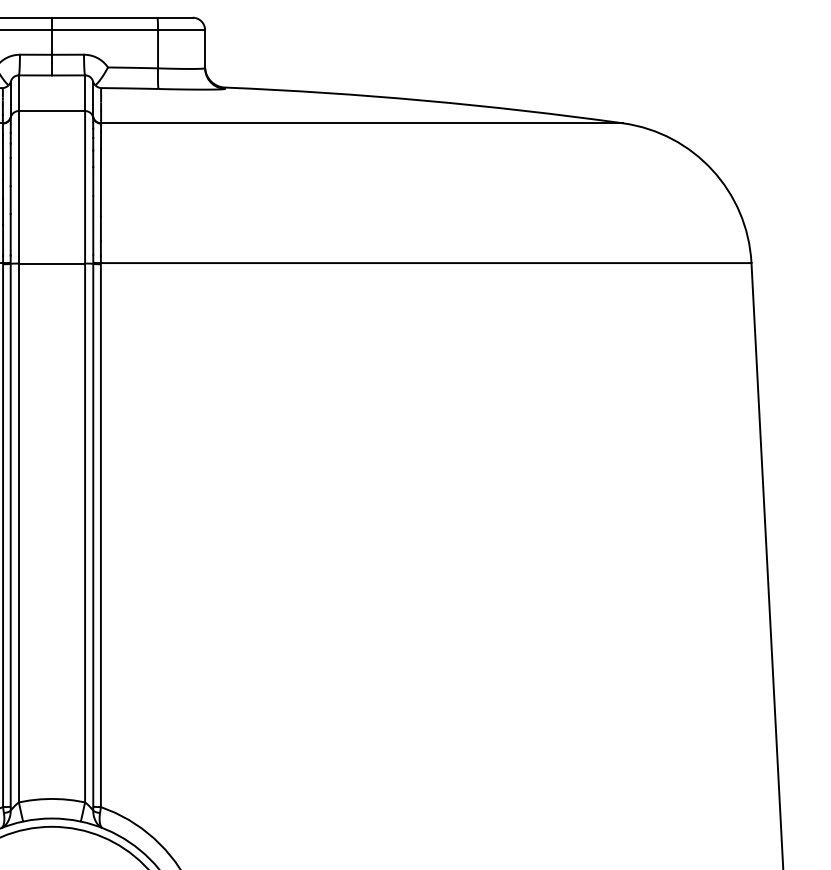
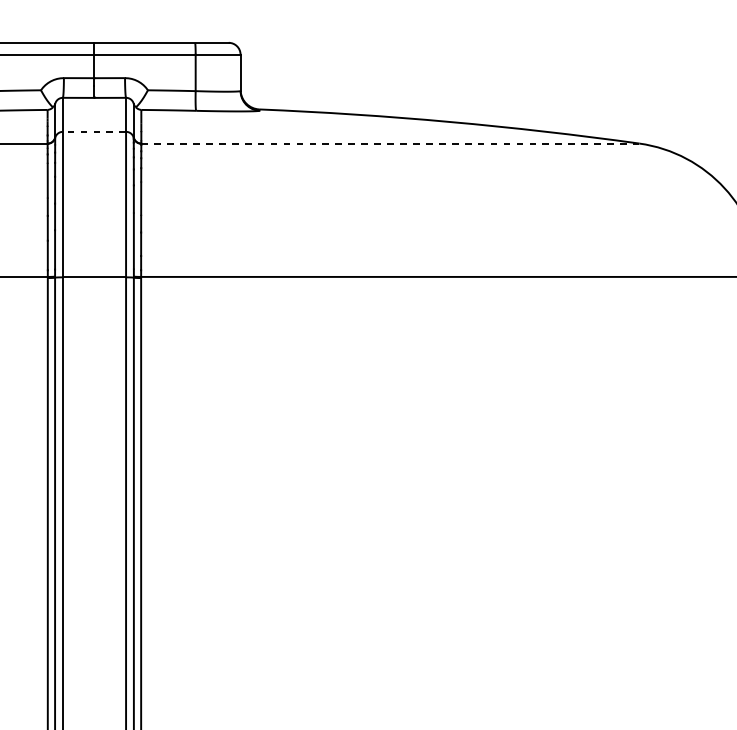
line: (51, 111) -> (94, 132), solid -> dashed
line: (362, 123) -> (390, 143), solid -> dashed

